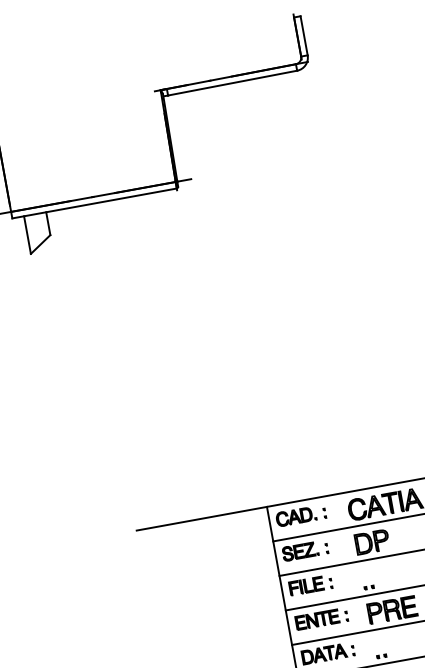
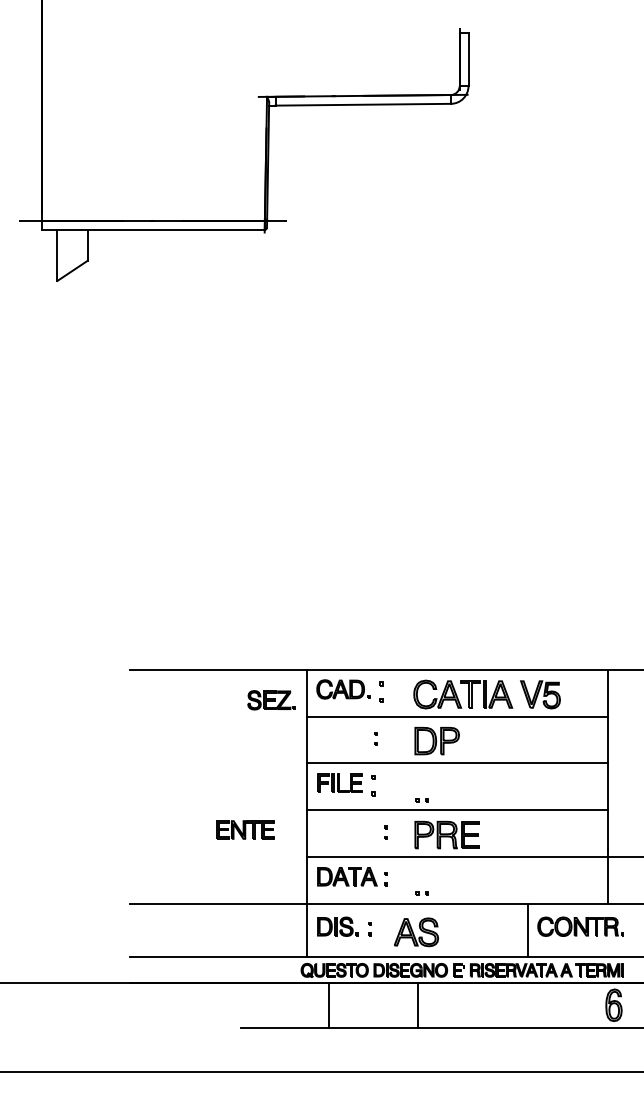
part: (324, 513) -> (381, 691), size x1.6
part: (300, 551) -> (271, 700), moved
part: (330, 583) -> (372, 785), size x1.6
part: (317, 619) -> (245, 829), moved

